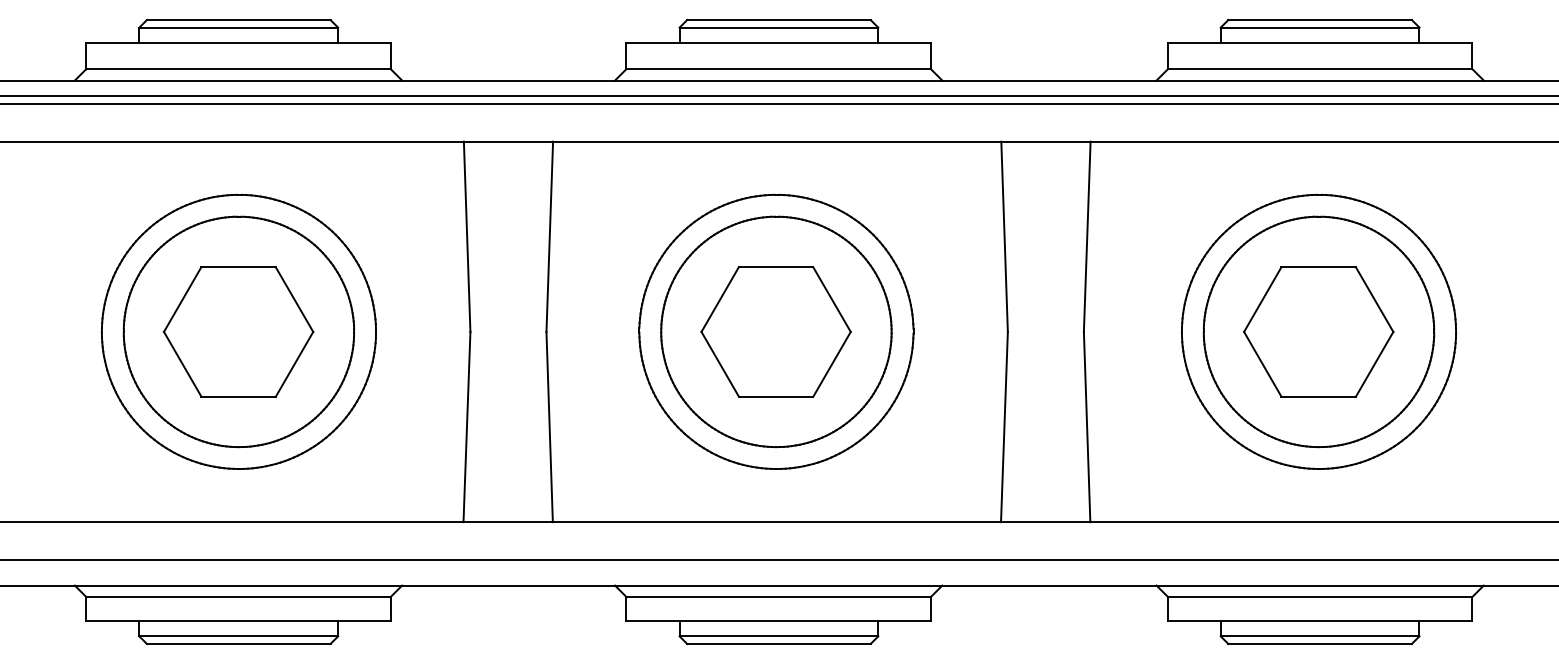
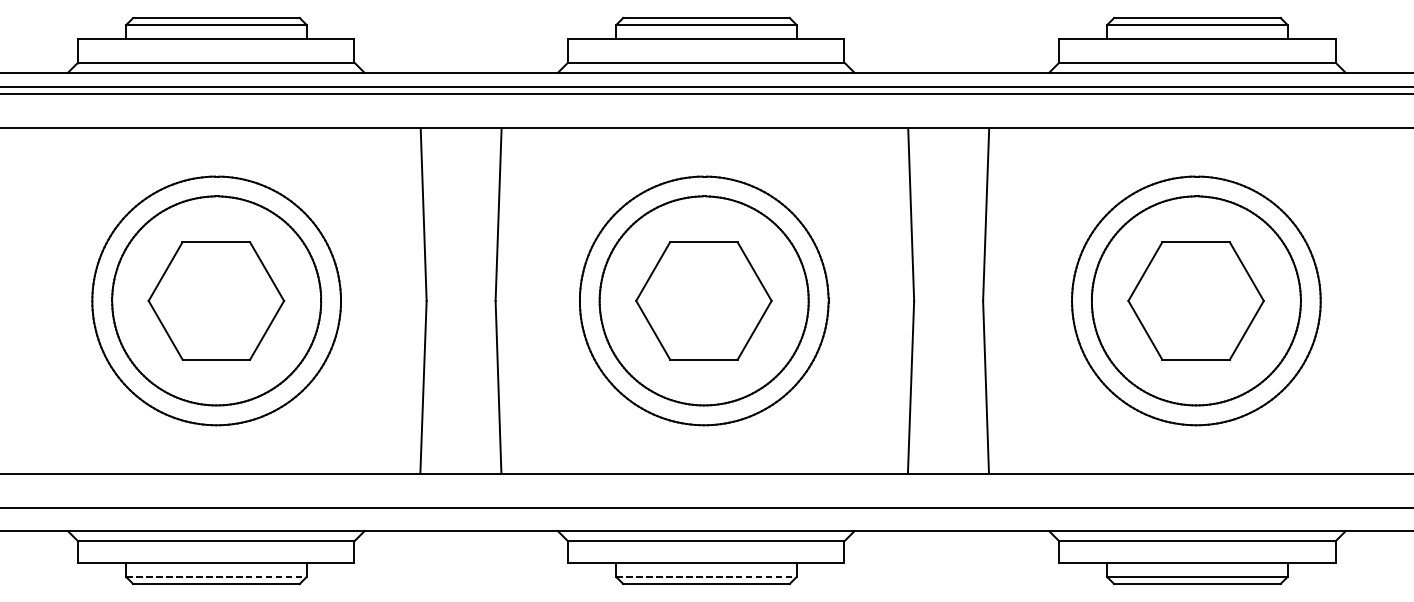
line: (239, 636) -> (217, 577), solid -> dashed
line: (779, 636) -> (707, 577), solid -> dashed

